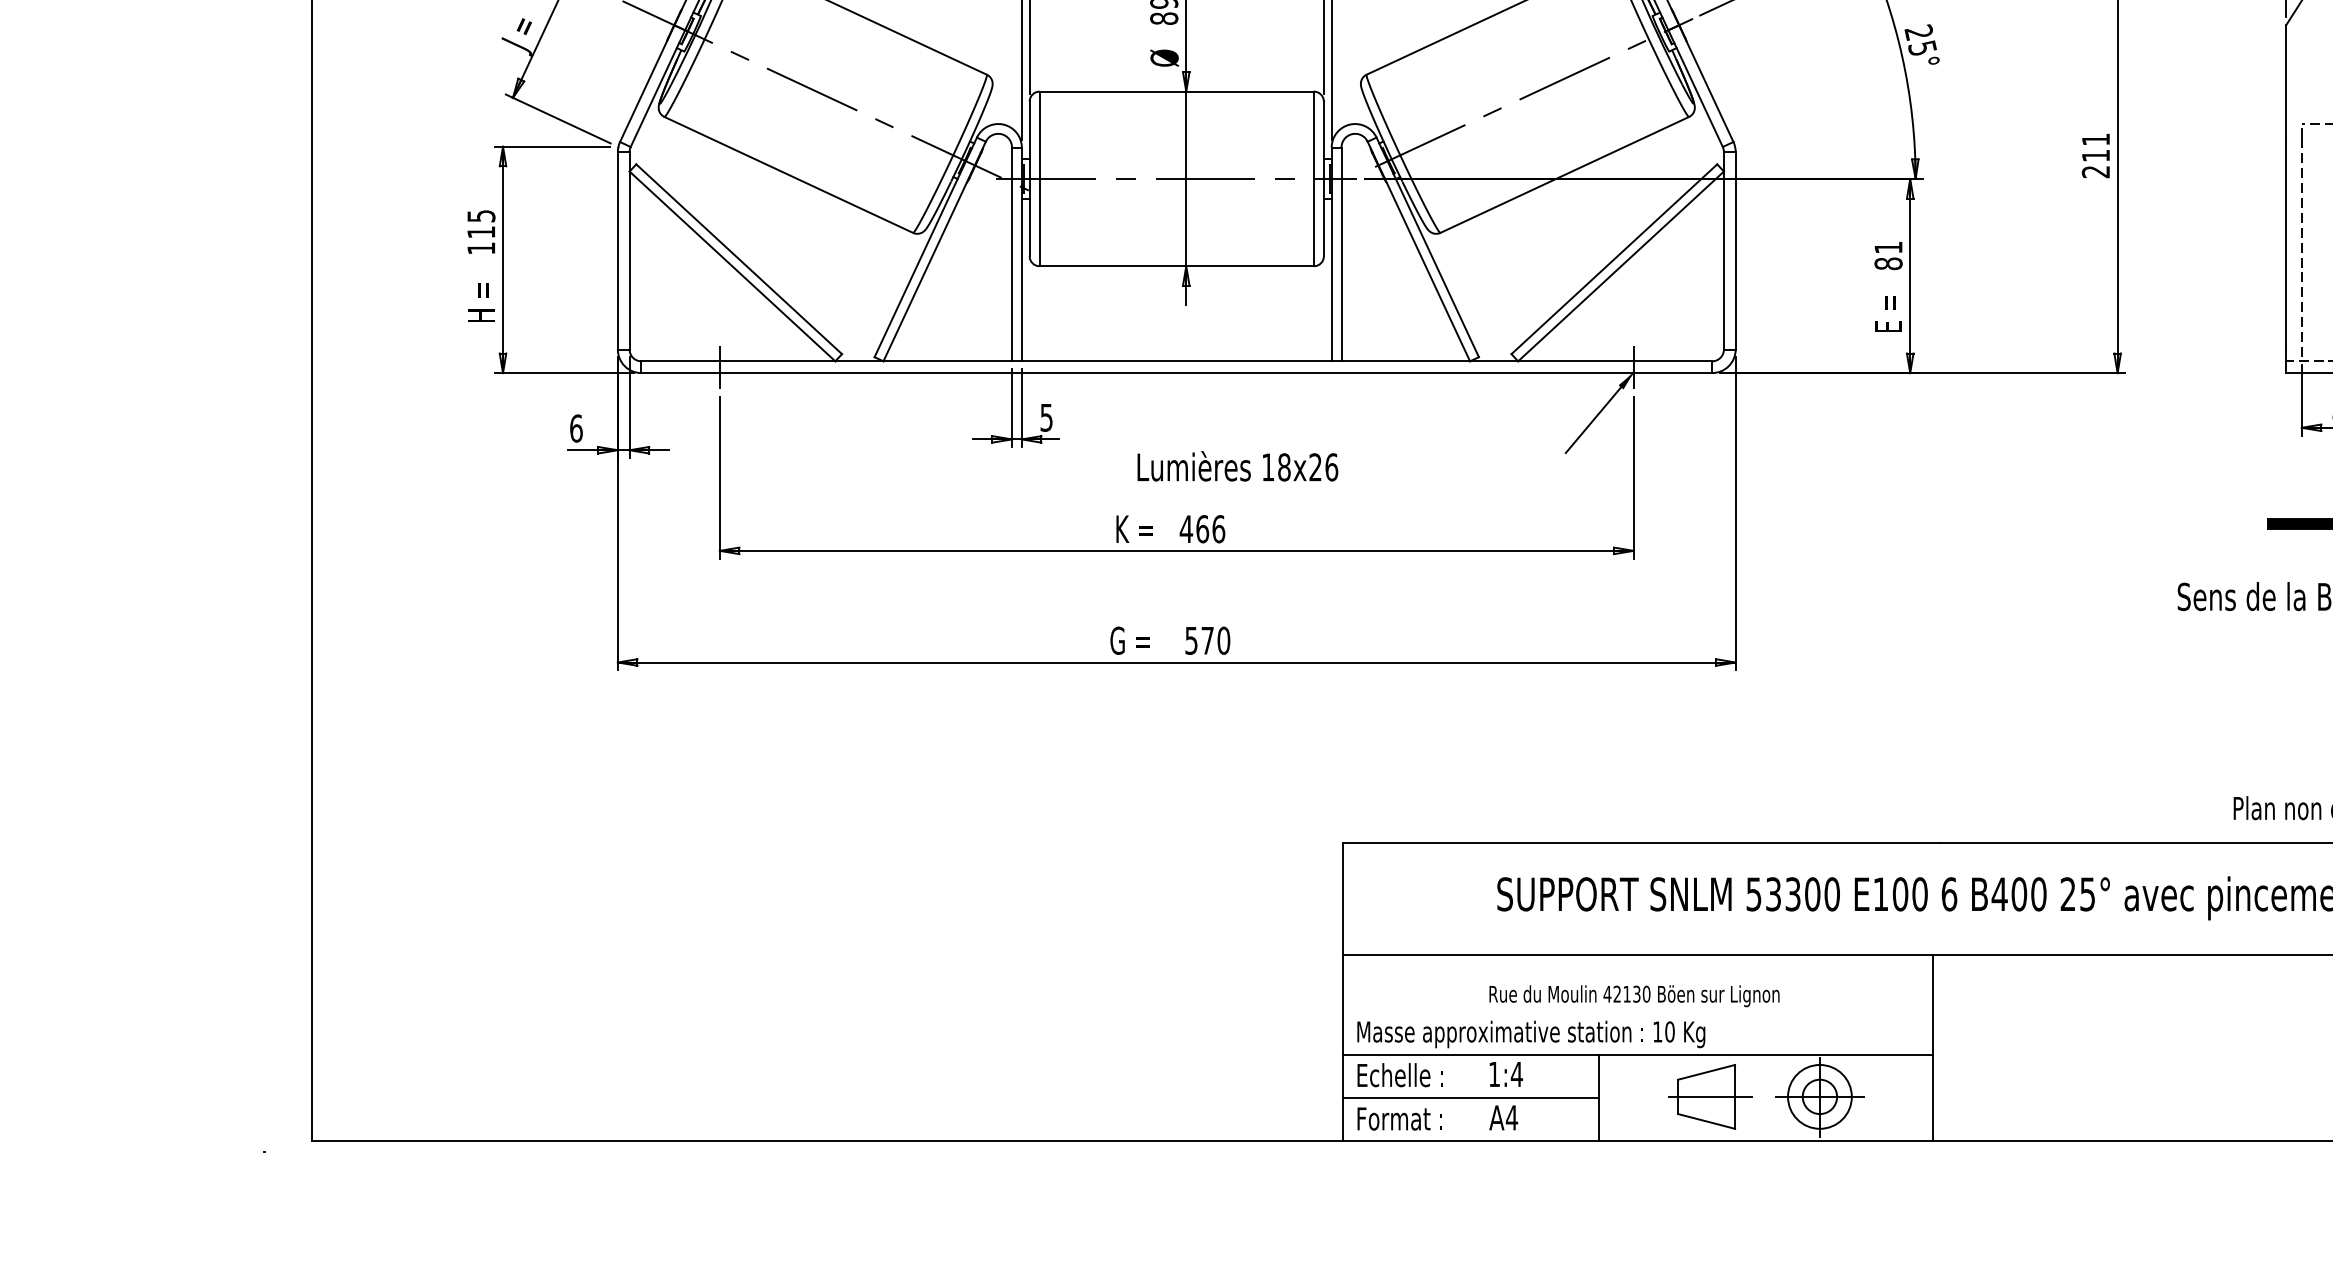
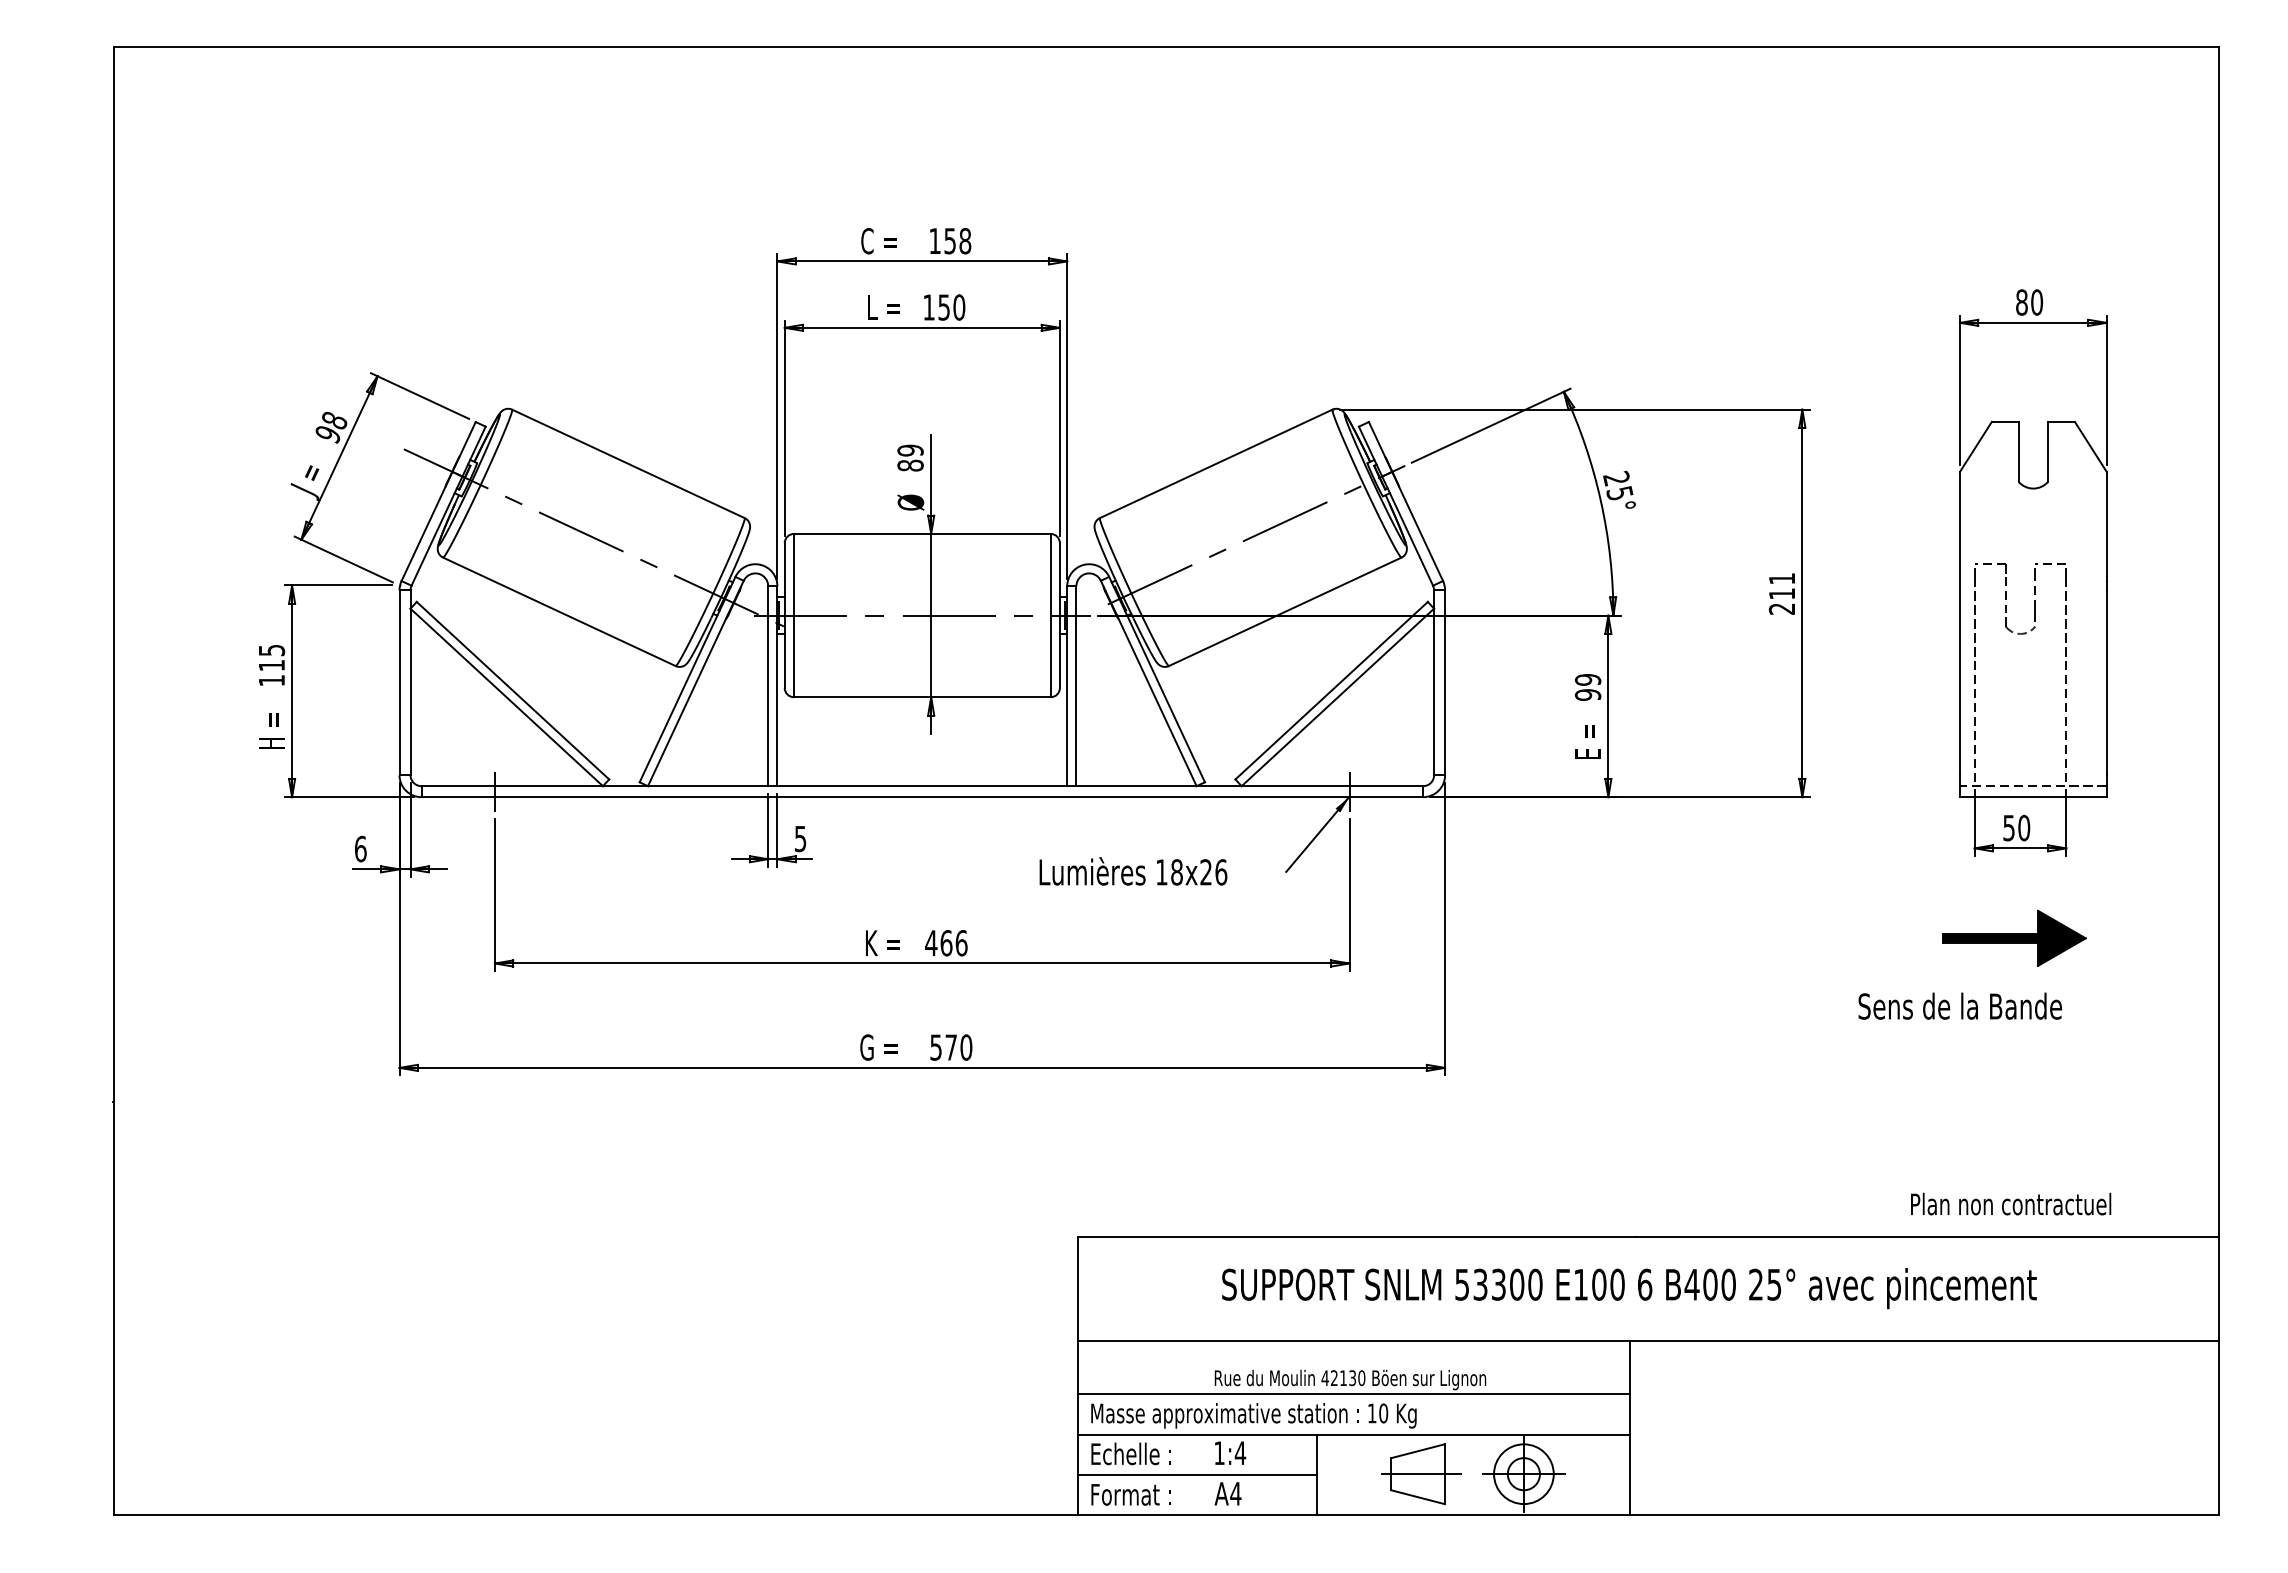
text: (1887, 255) -> (1587, 687), 81 -> 99
text: (1237, 466) -> (1133, 871), moved
line: (1637, 1011) -> (1353, 1394), added

